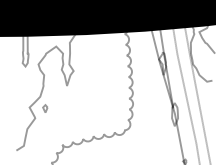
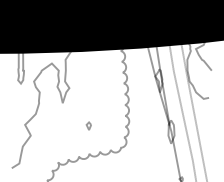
part: (44, 108) -> (88, 125), moved

